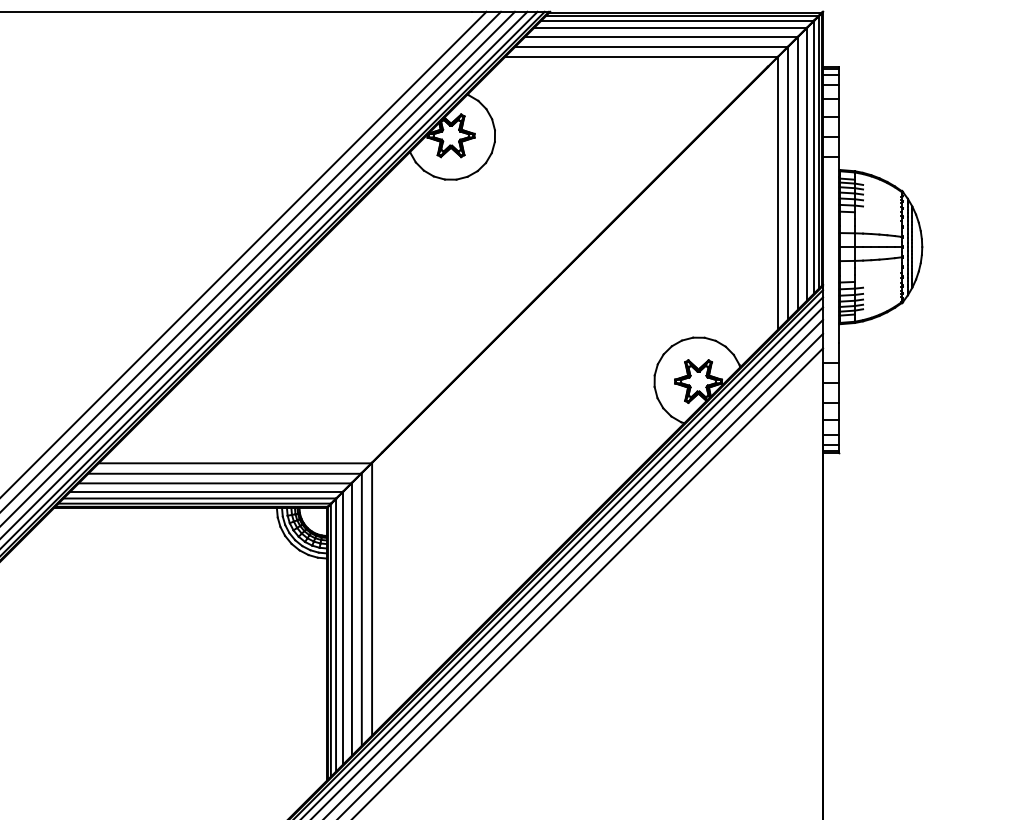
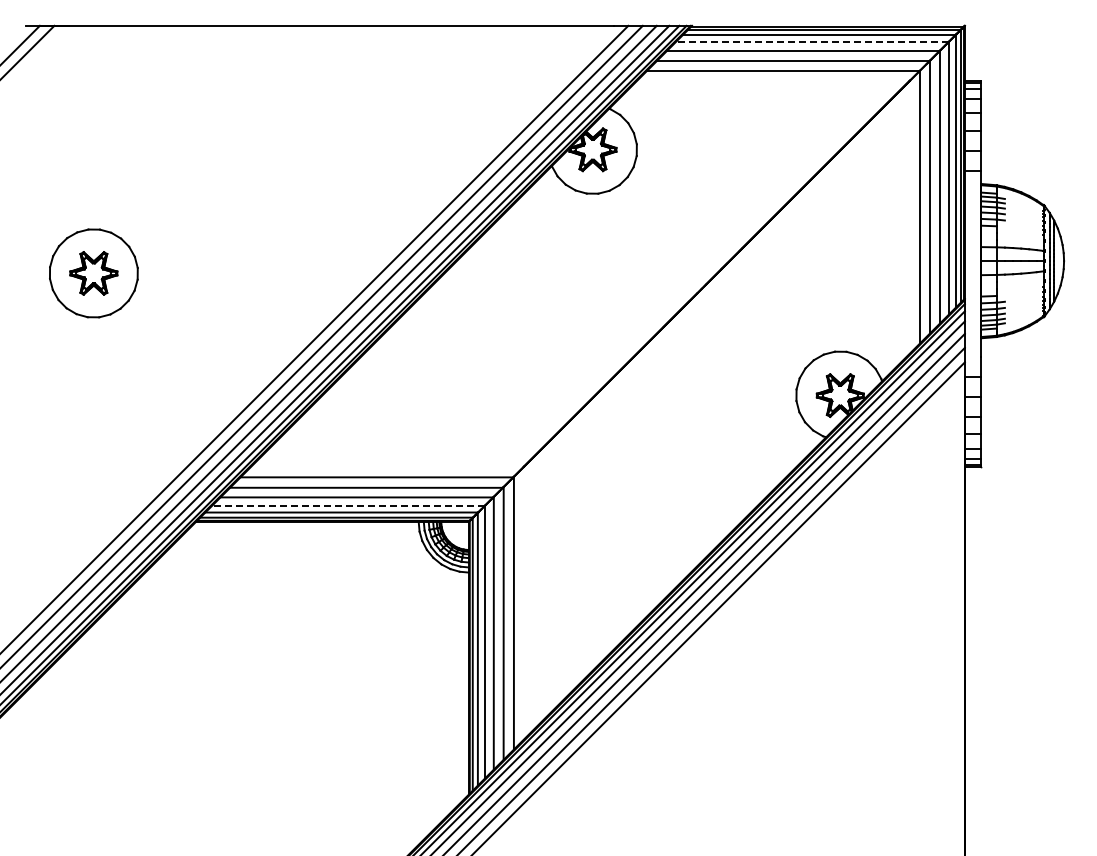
line: (669, 28) -> (811, 42), solid -> dashed
line: (206, 491) -> (348, 505), solid -> dashed

